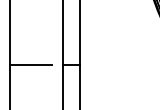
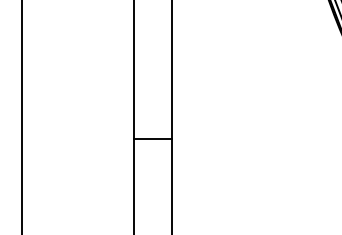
line: (31, 64) -> (67, 137), removed

